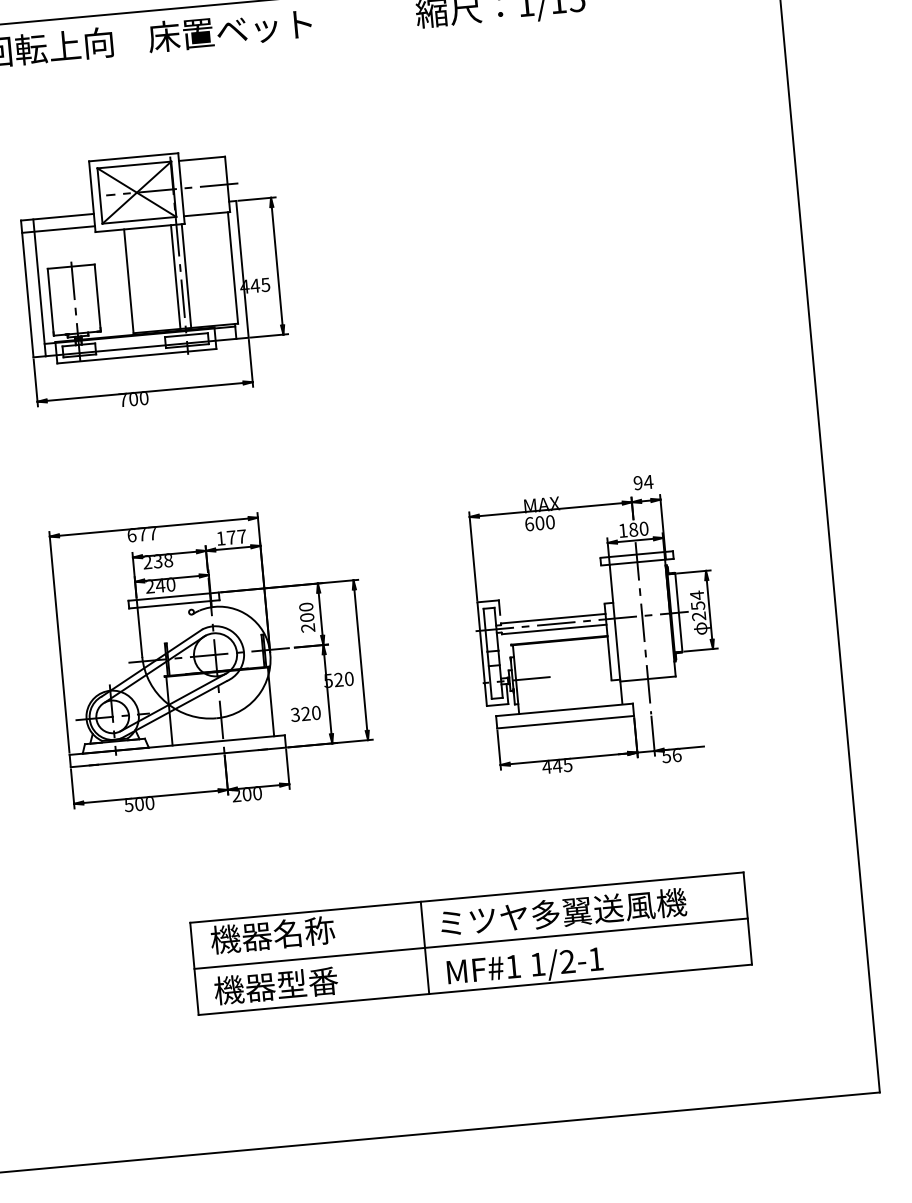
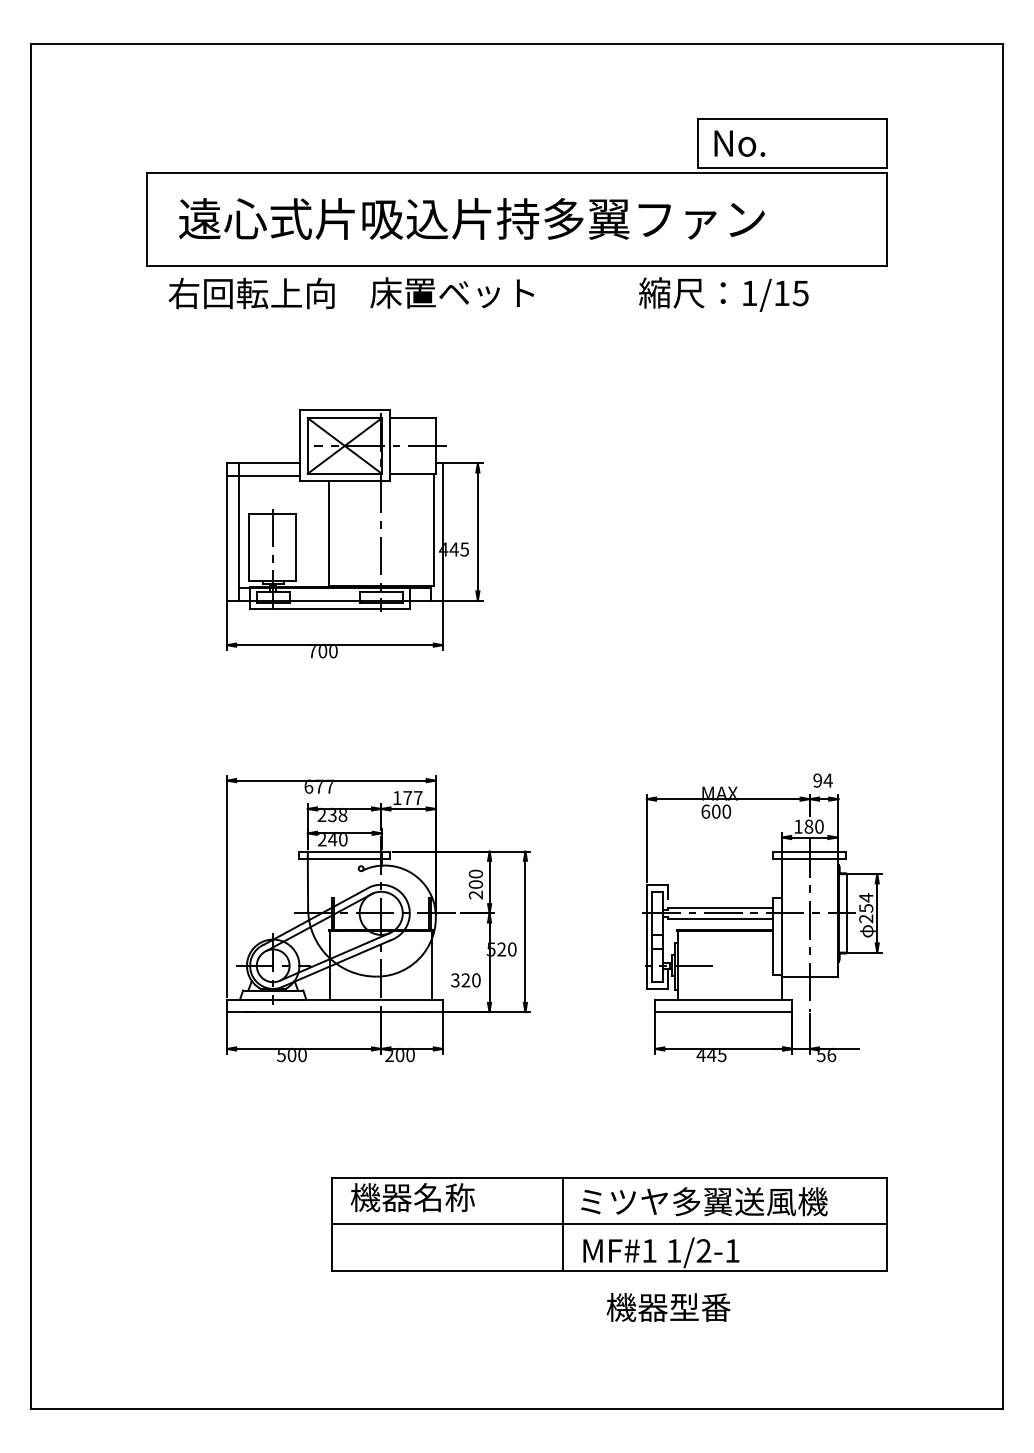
line: (186, 276) -> (386, 533), removed
line: (175, 277) -> (375, 533), removed
text: (276, 985) -> (668, 1307), moved

